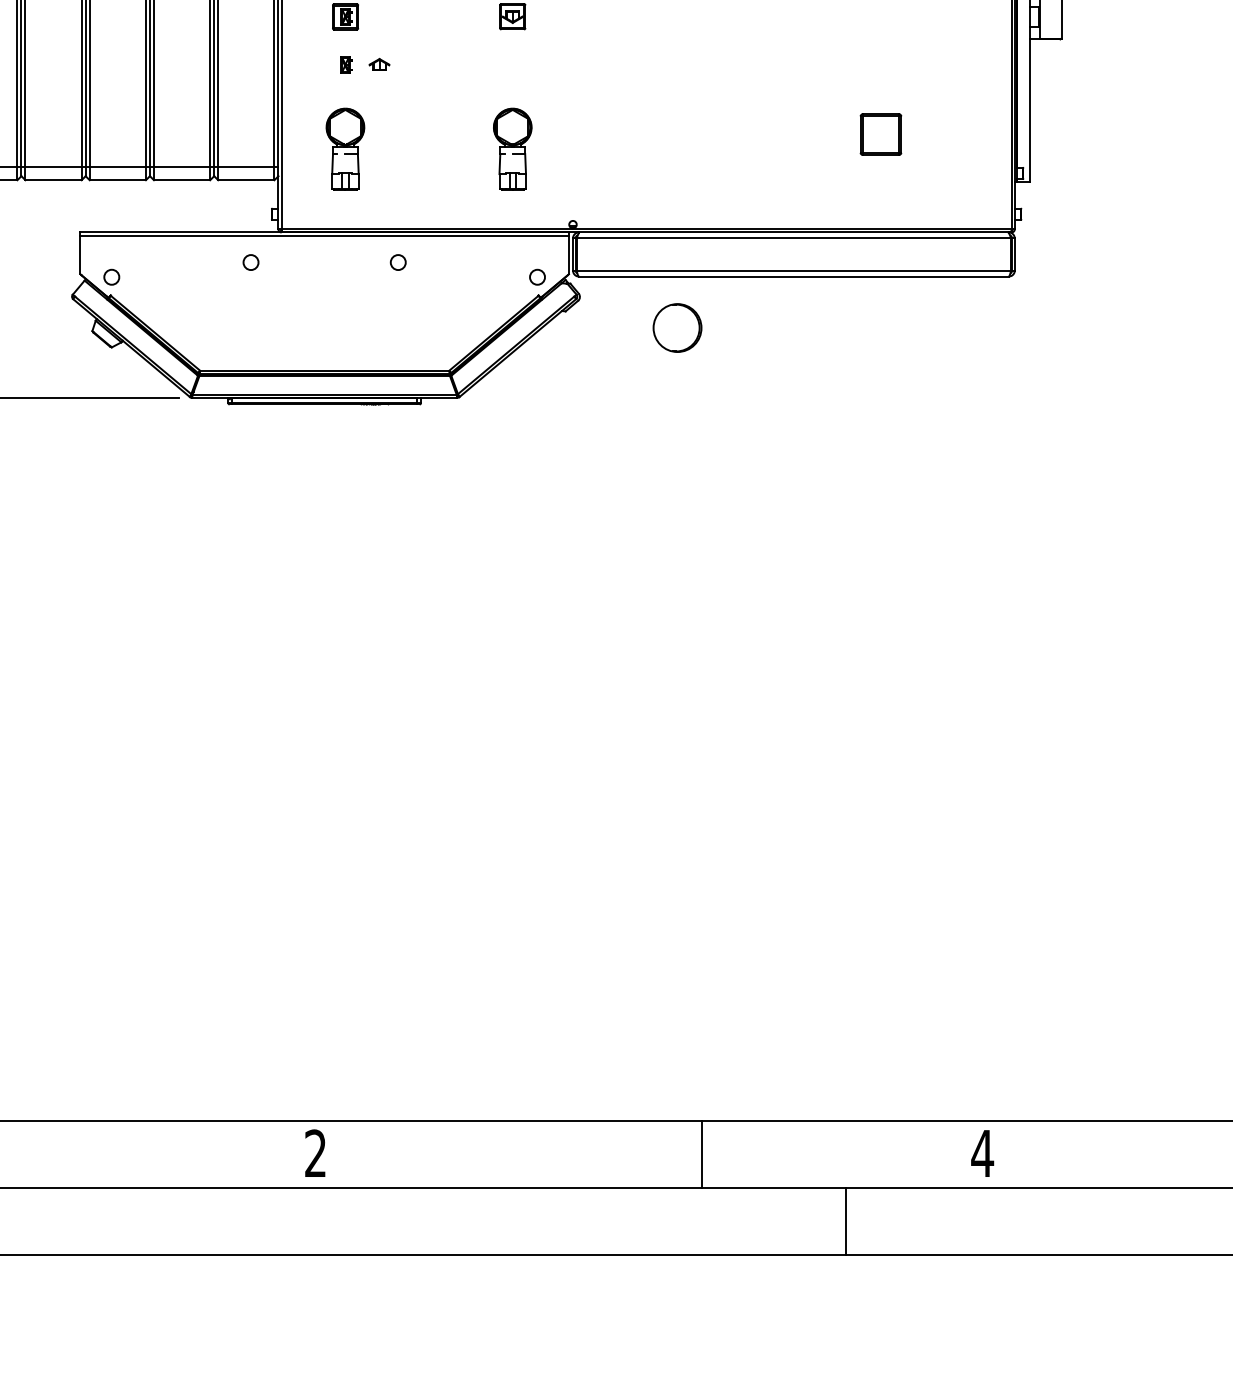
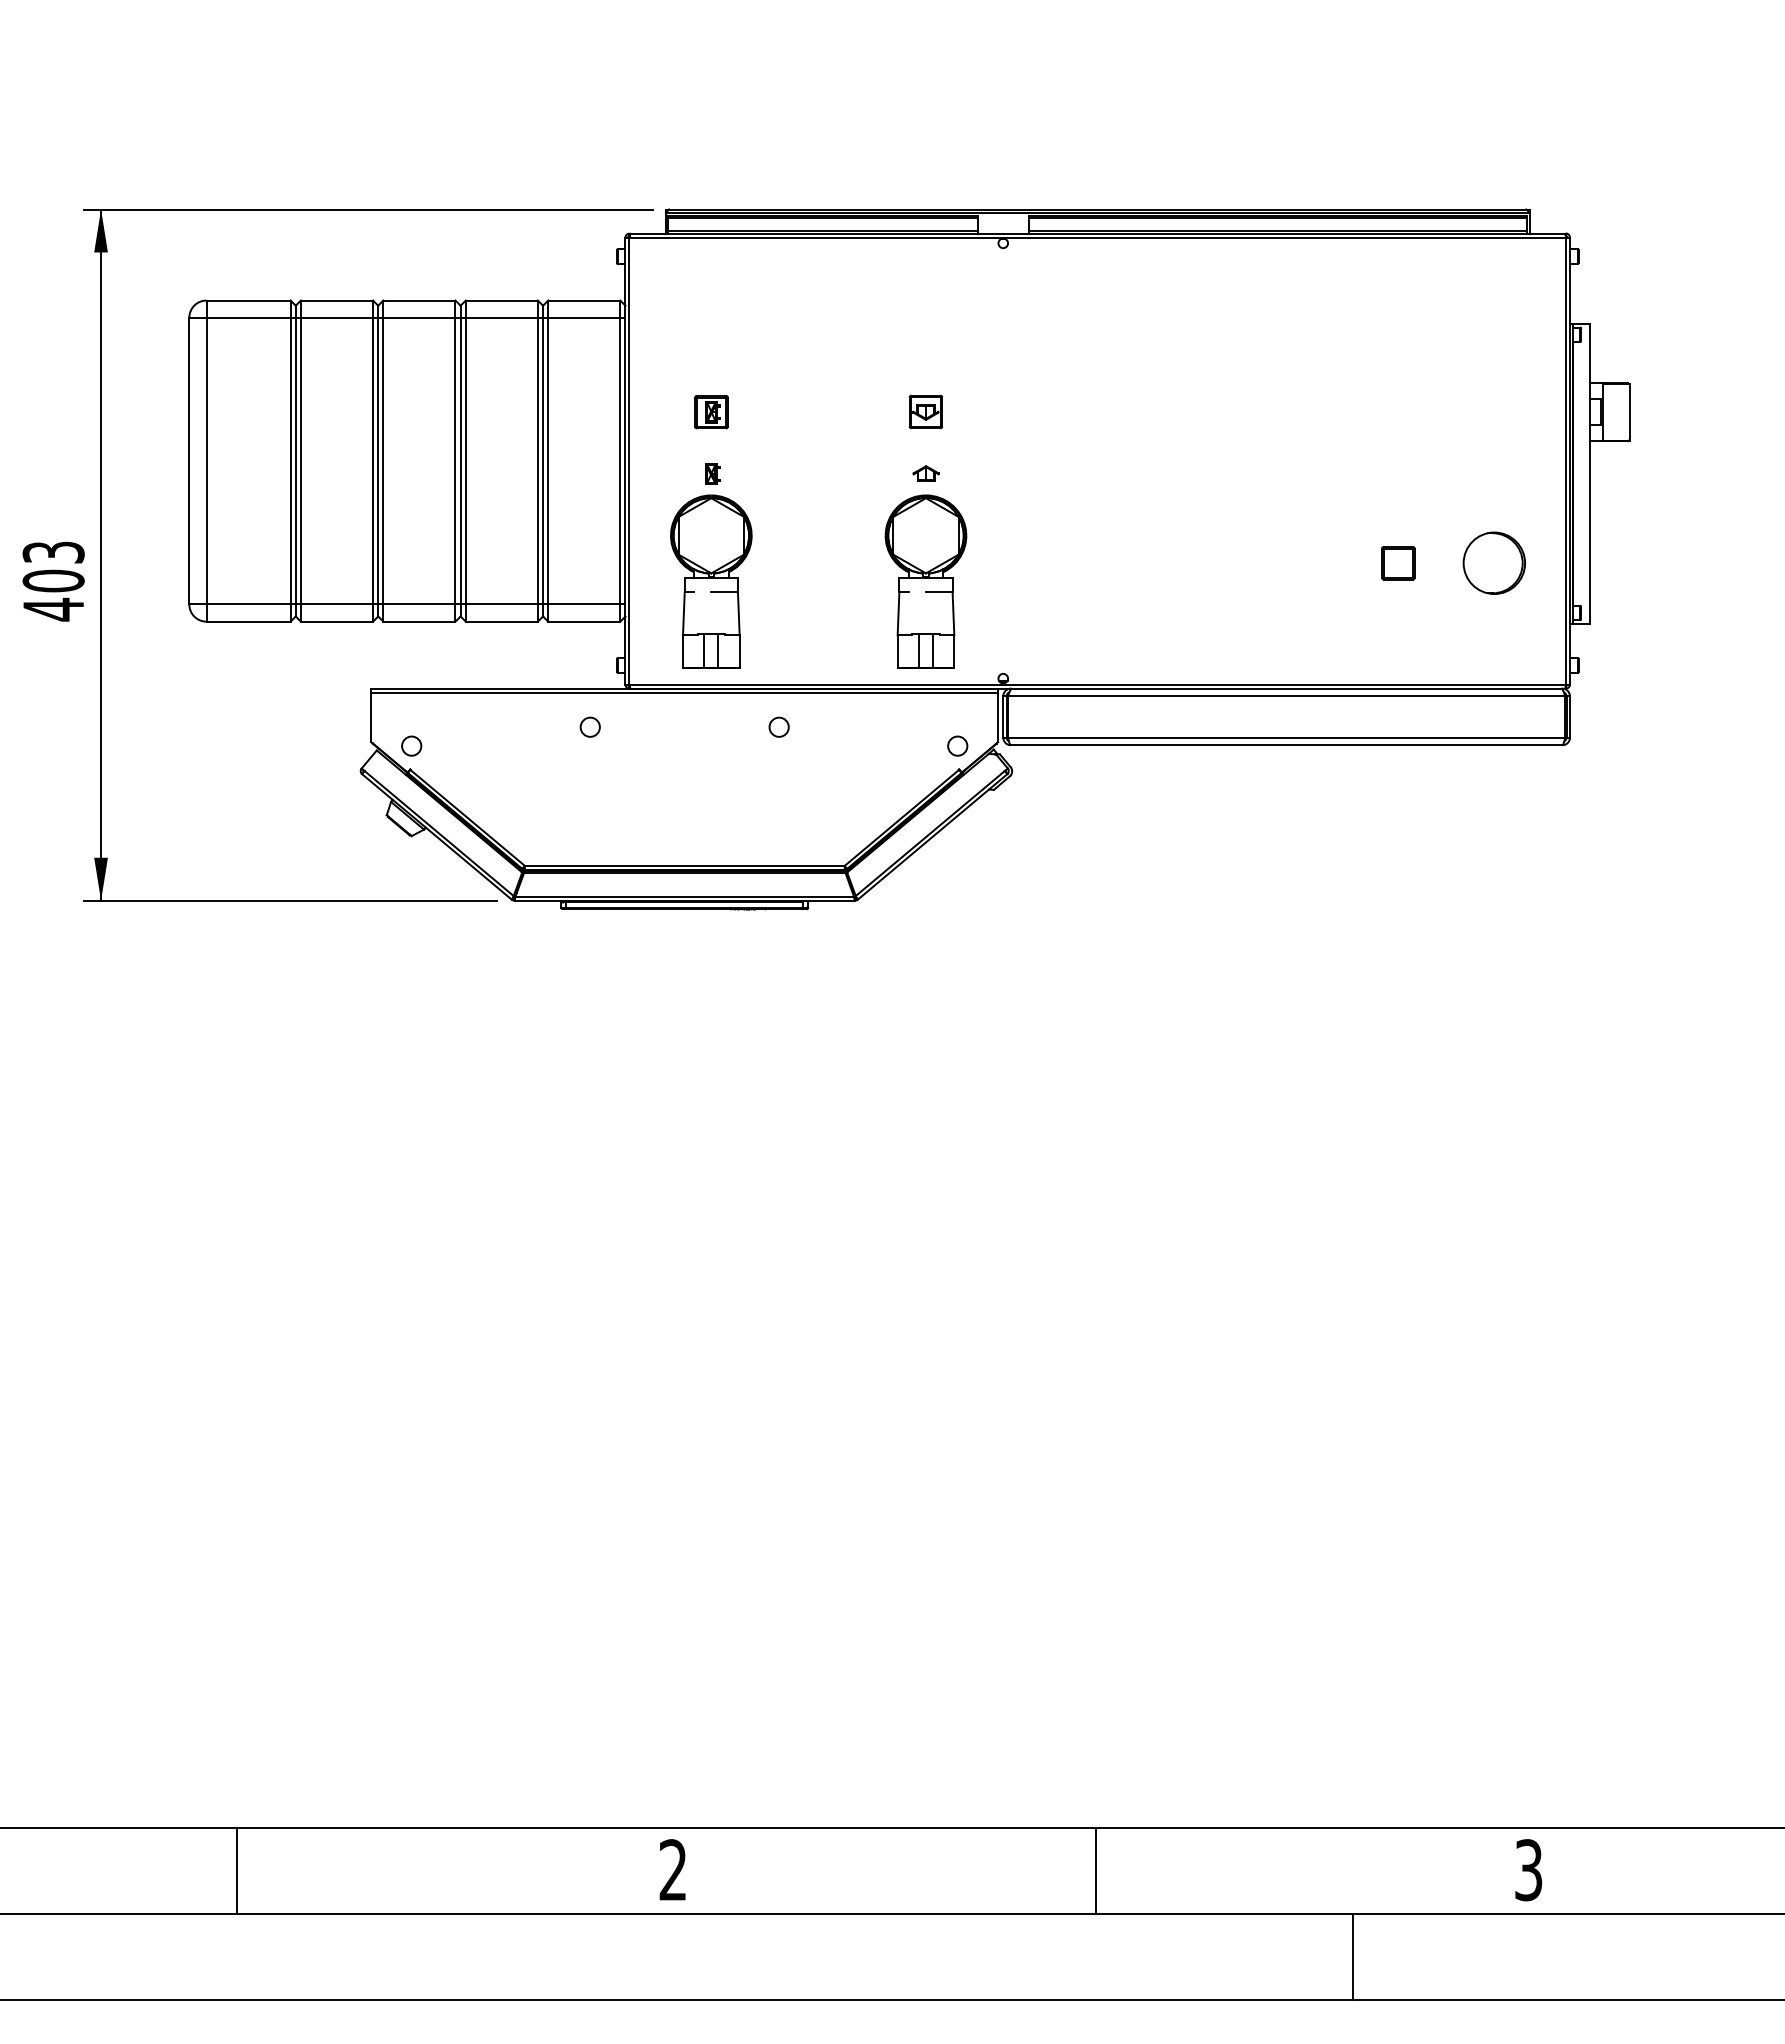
part: (379, 64) -> (925, 473), moved
part: (881, 134) -> (1398, 563), size x0.62
part: (345, 148) -> (711, 581), size x1.67
part: (512, 148) -> (925, 581), size x1.67
part: (676, 327) -> (1493, 562), moved
line: (701, 1153) -> (1095, 1870), moved
text: (982, 1153) -> (1528, 1870), 4 -> 3

